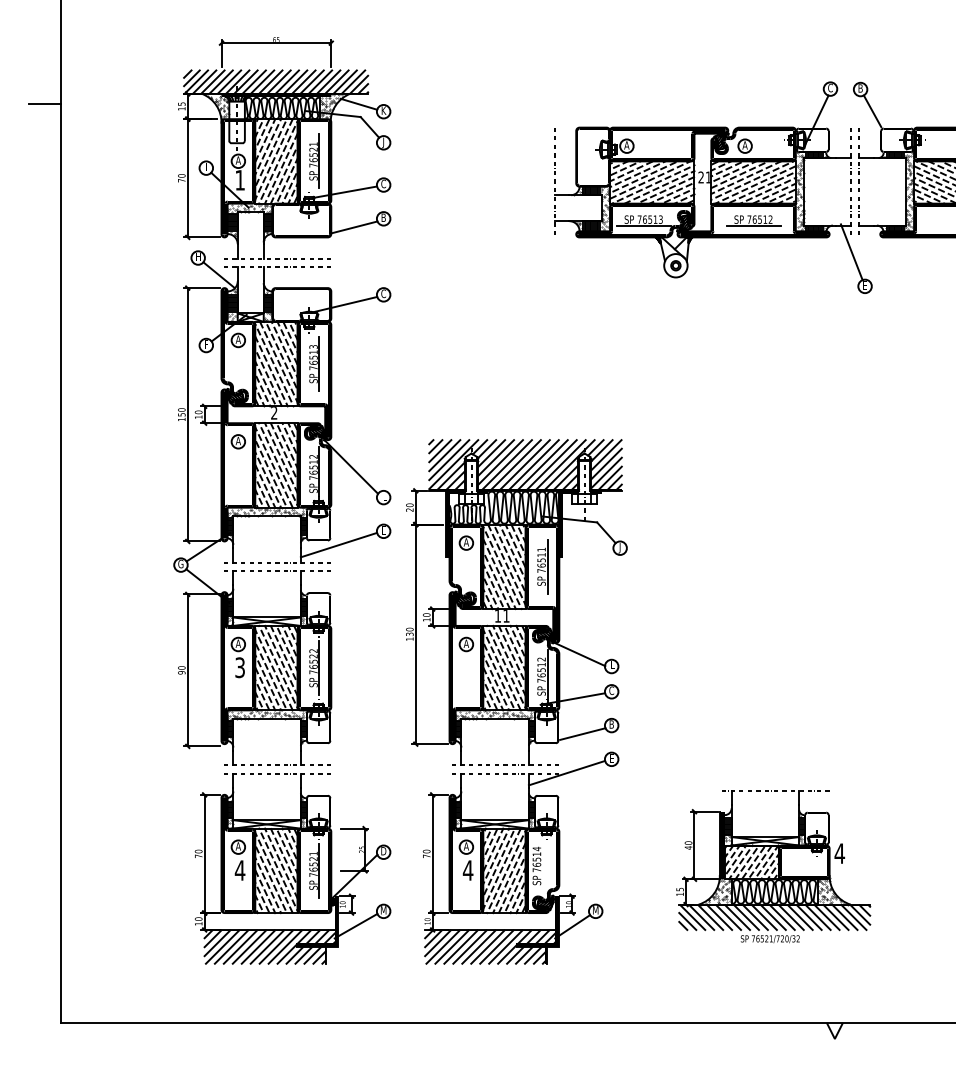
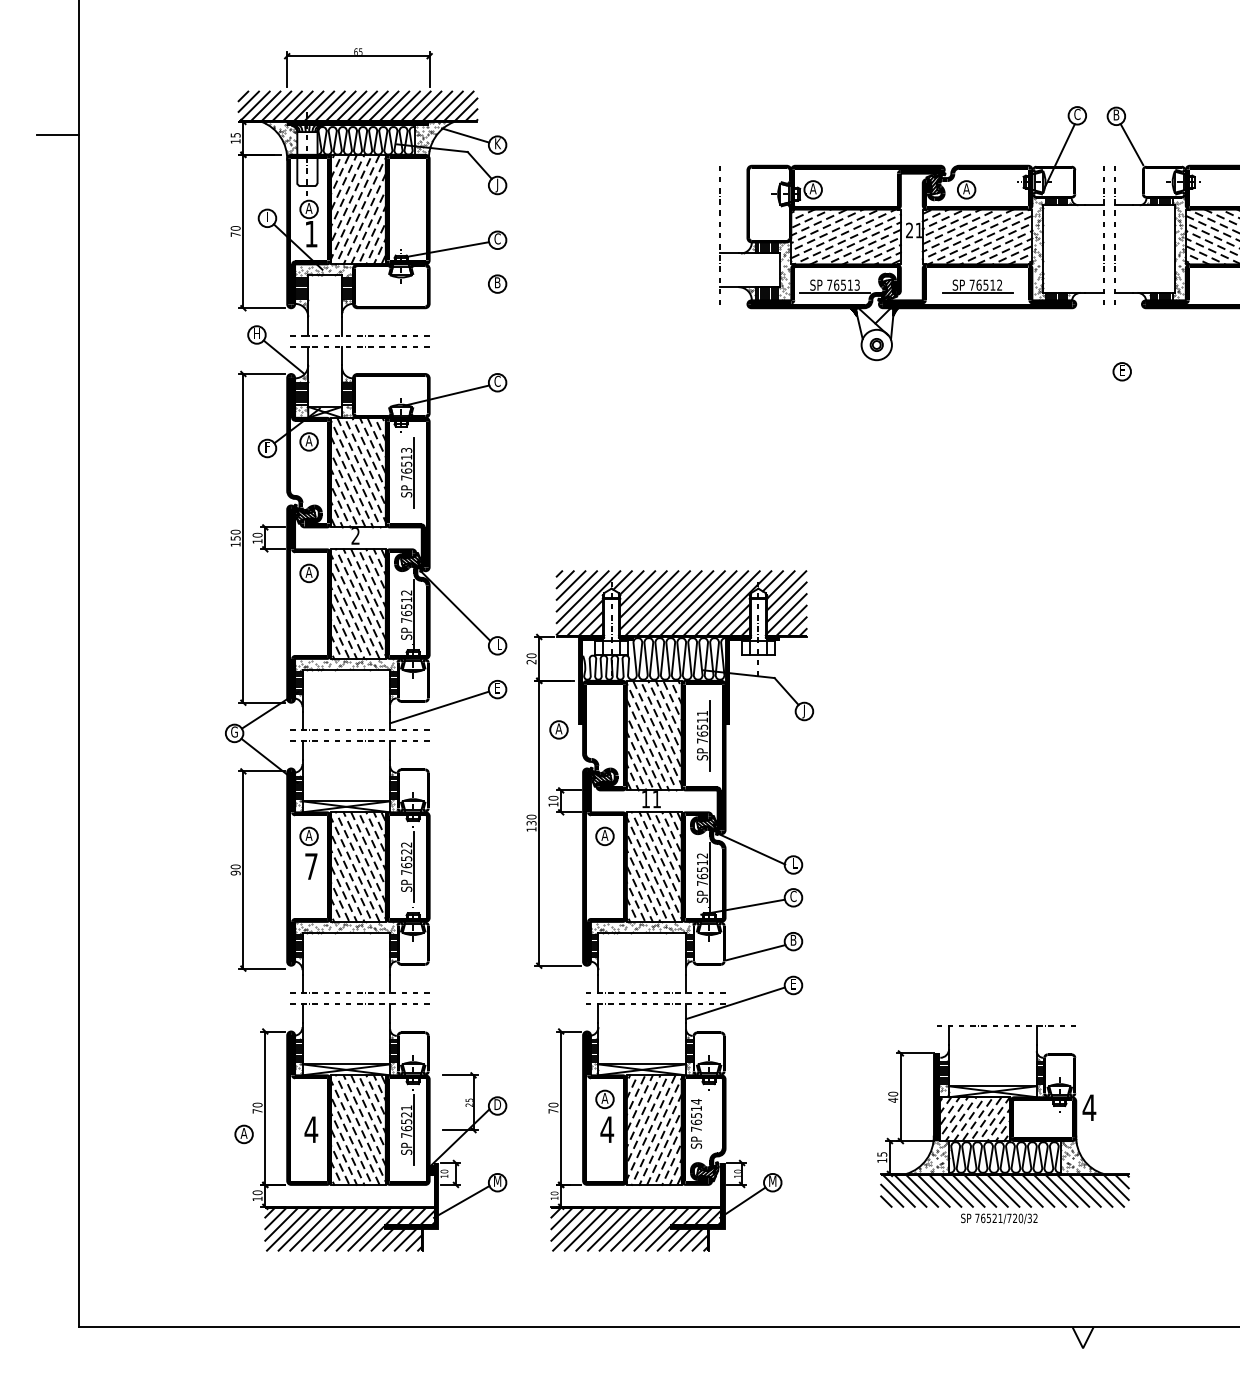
part: (314, 161) -> (407, 209), removed
line: (354, 226) -> (459, 294), removed
line: (851, 252) -> (1104, 327), removed
part: (466, 542) -> (558, 729), moved
text: (240, 667) -> (311, 866), 3 -> 7
part: (237, 847) -> (243, 1134), moved

